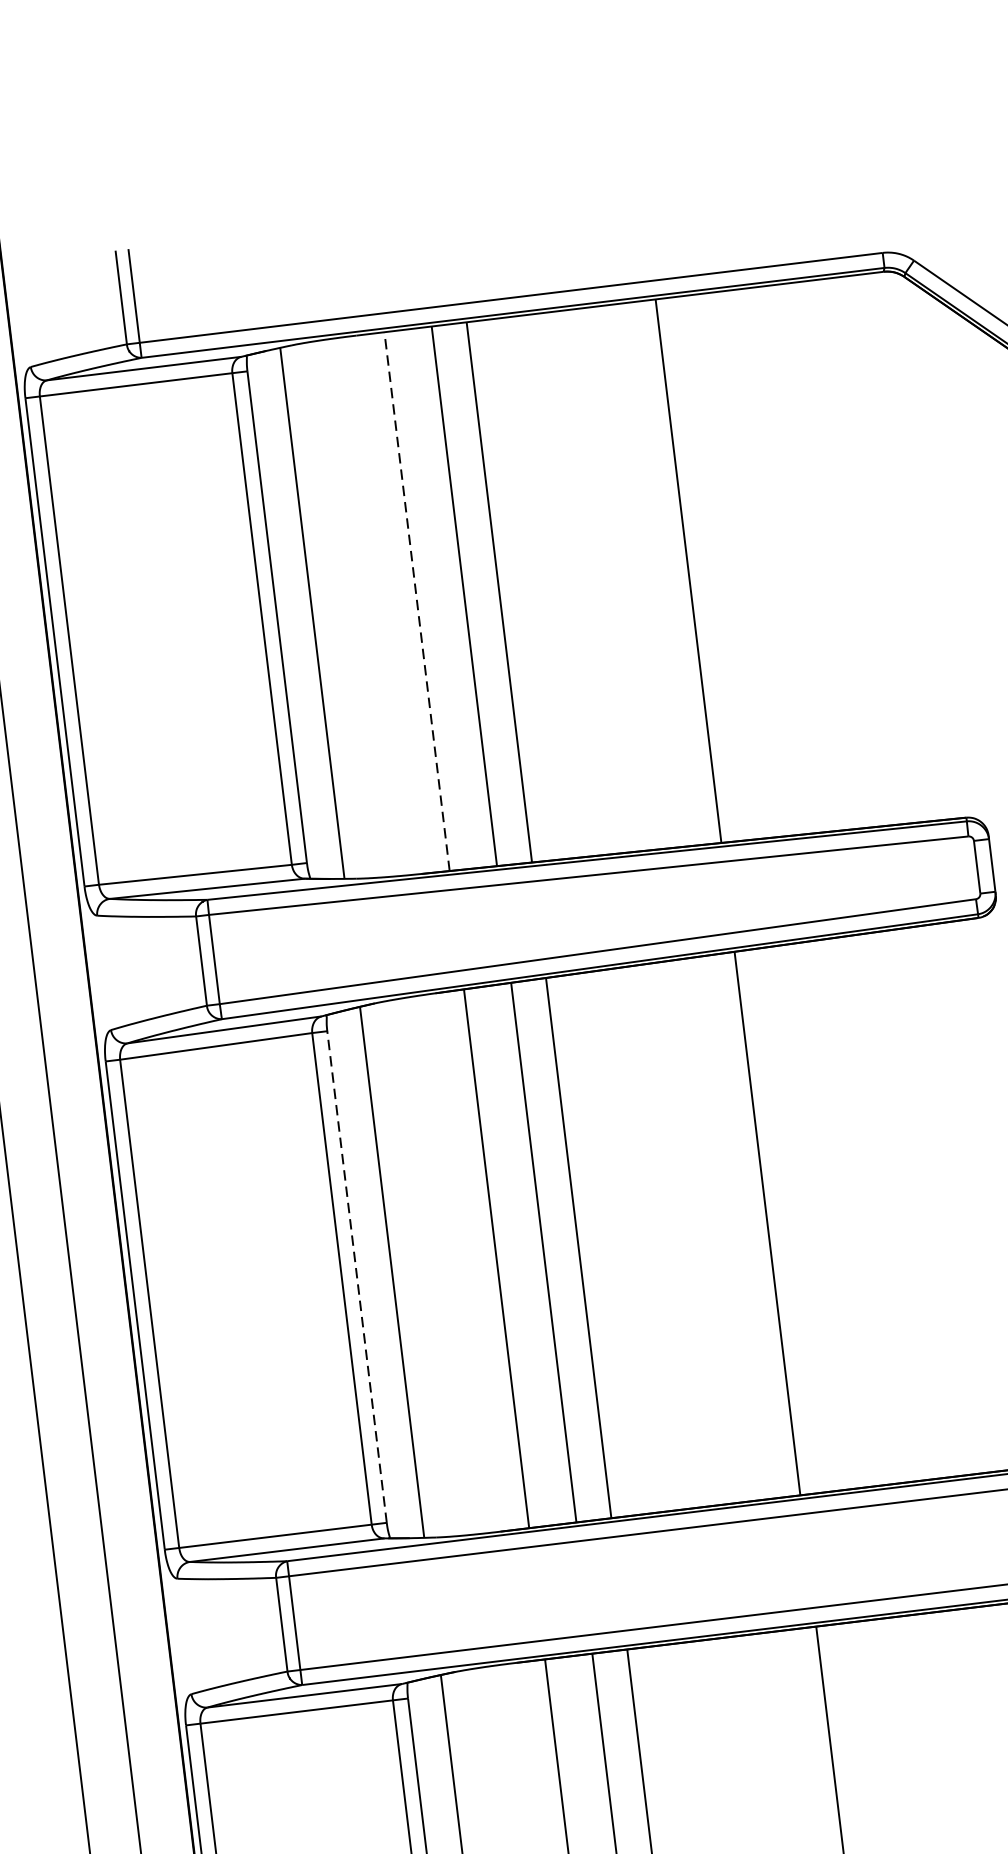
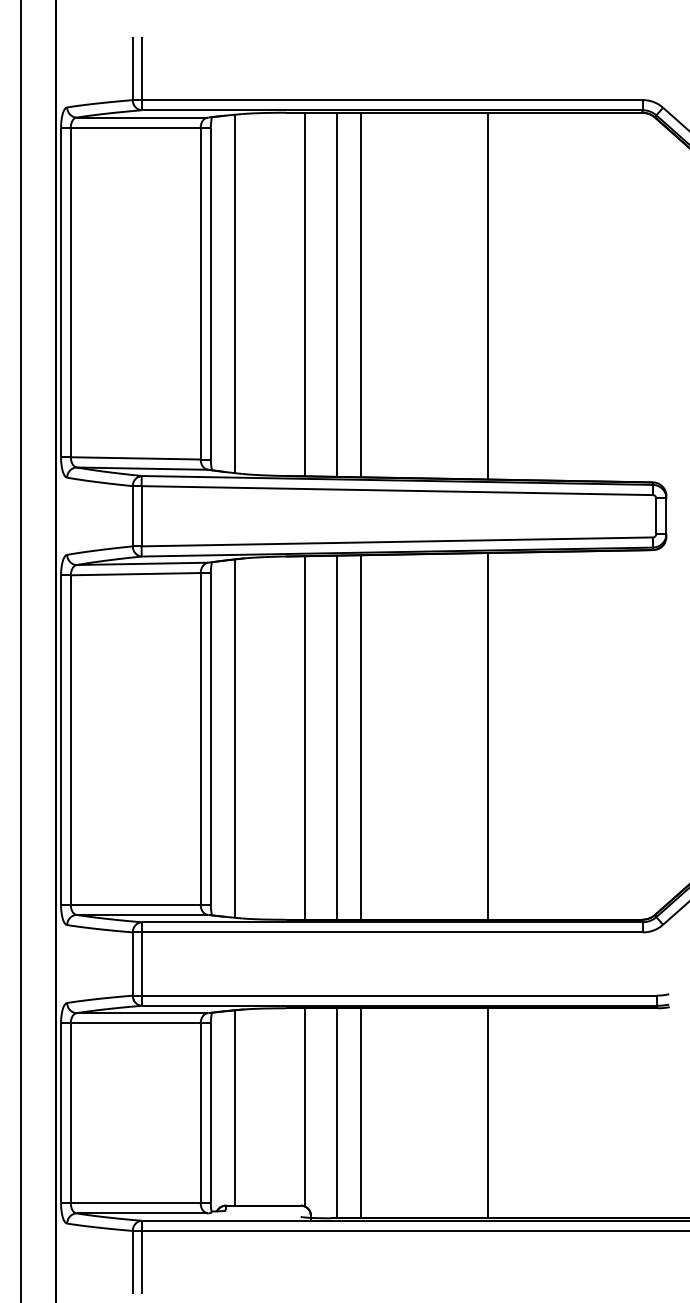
line: (417, 601) -> (305, 294), dashed -> solid
line: (356, 1276) -> (210, 738), dashed -> solid

